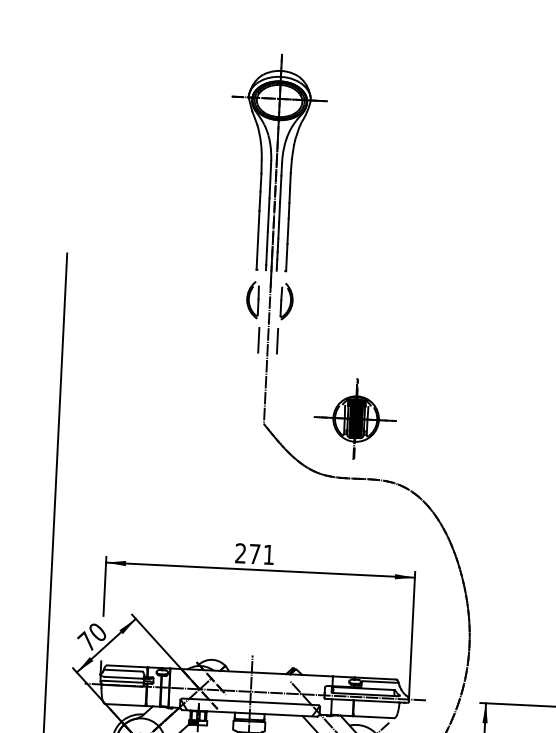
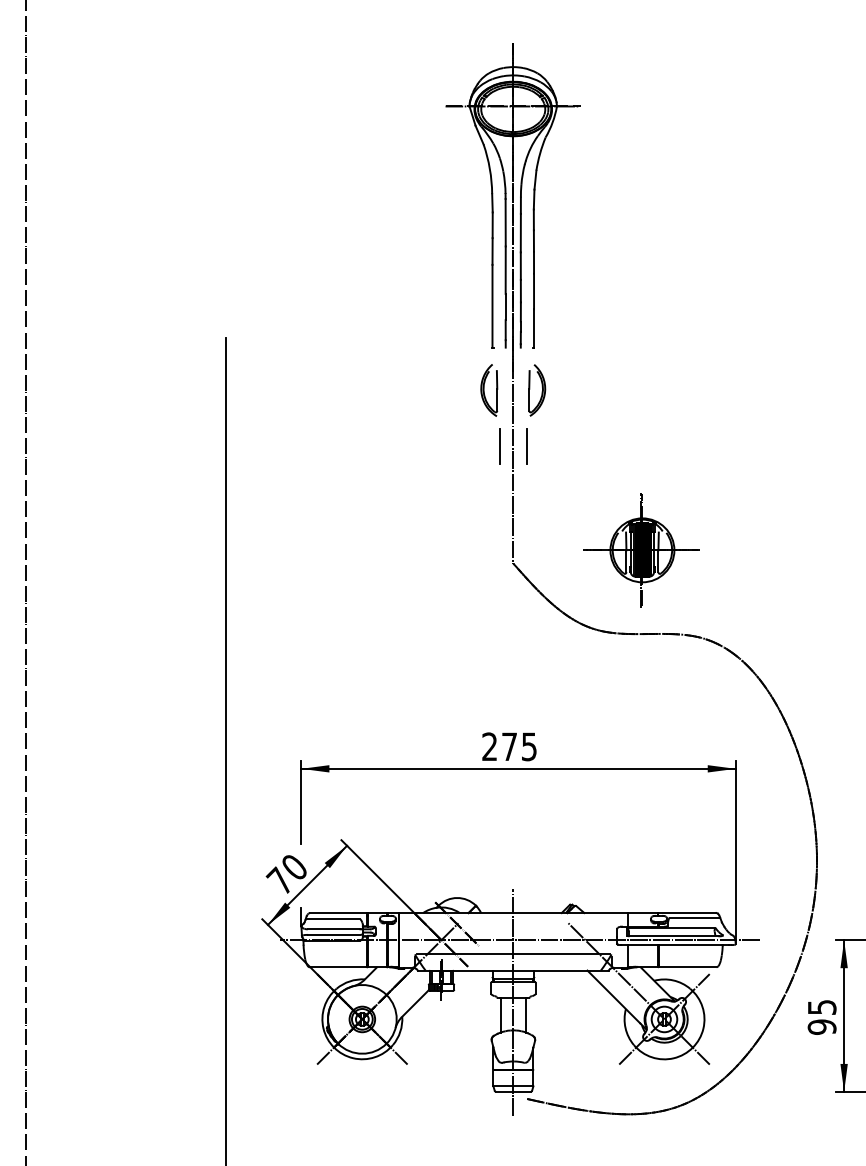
text: (269, 554) -> (529, 746), 271 -> 275

